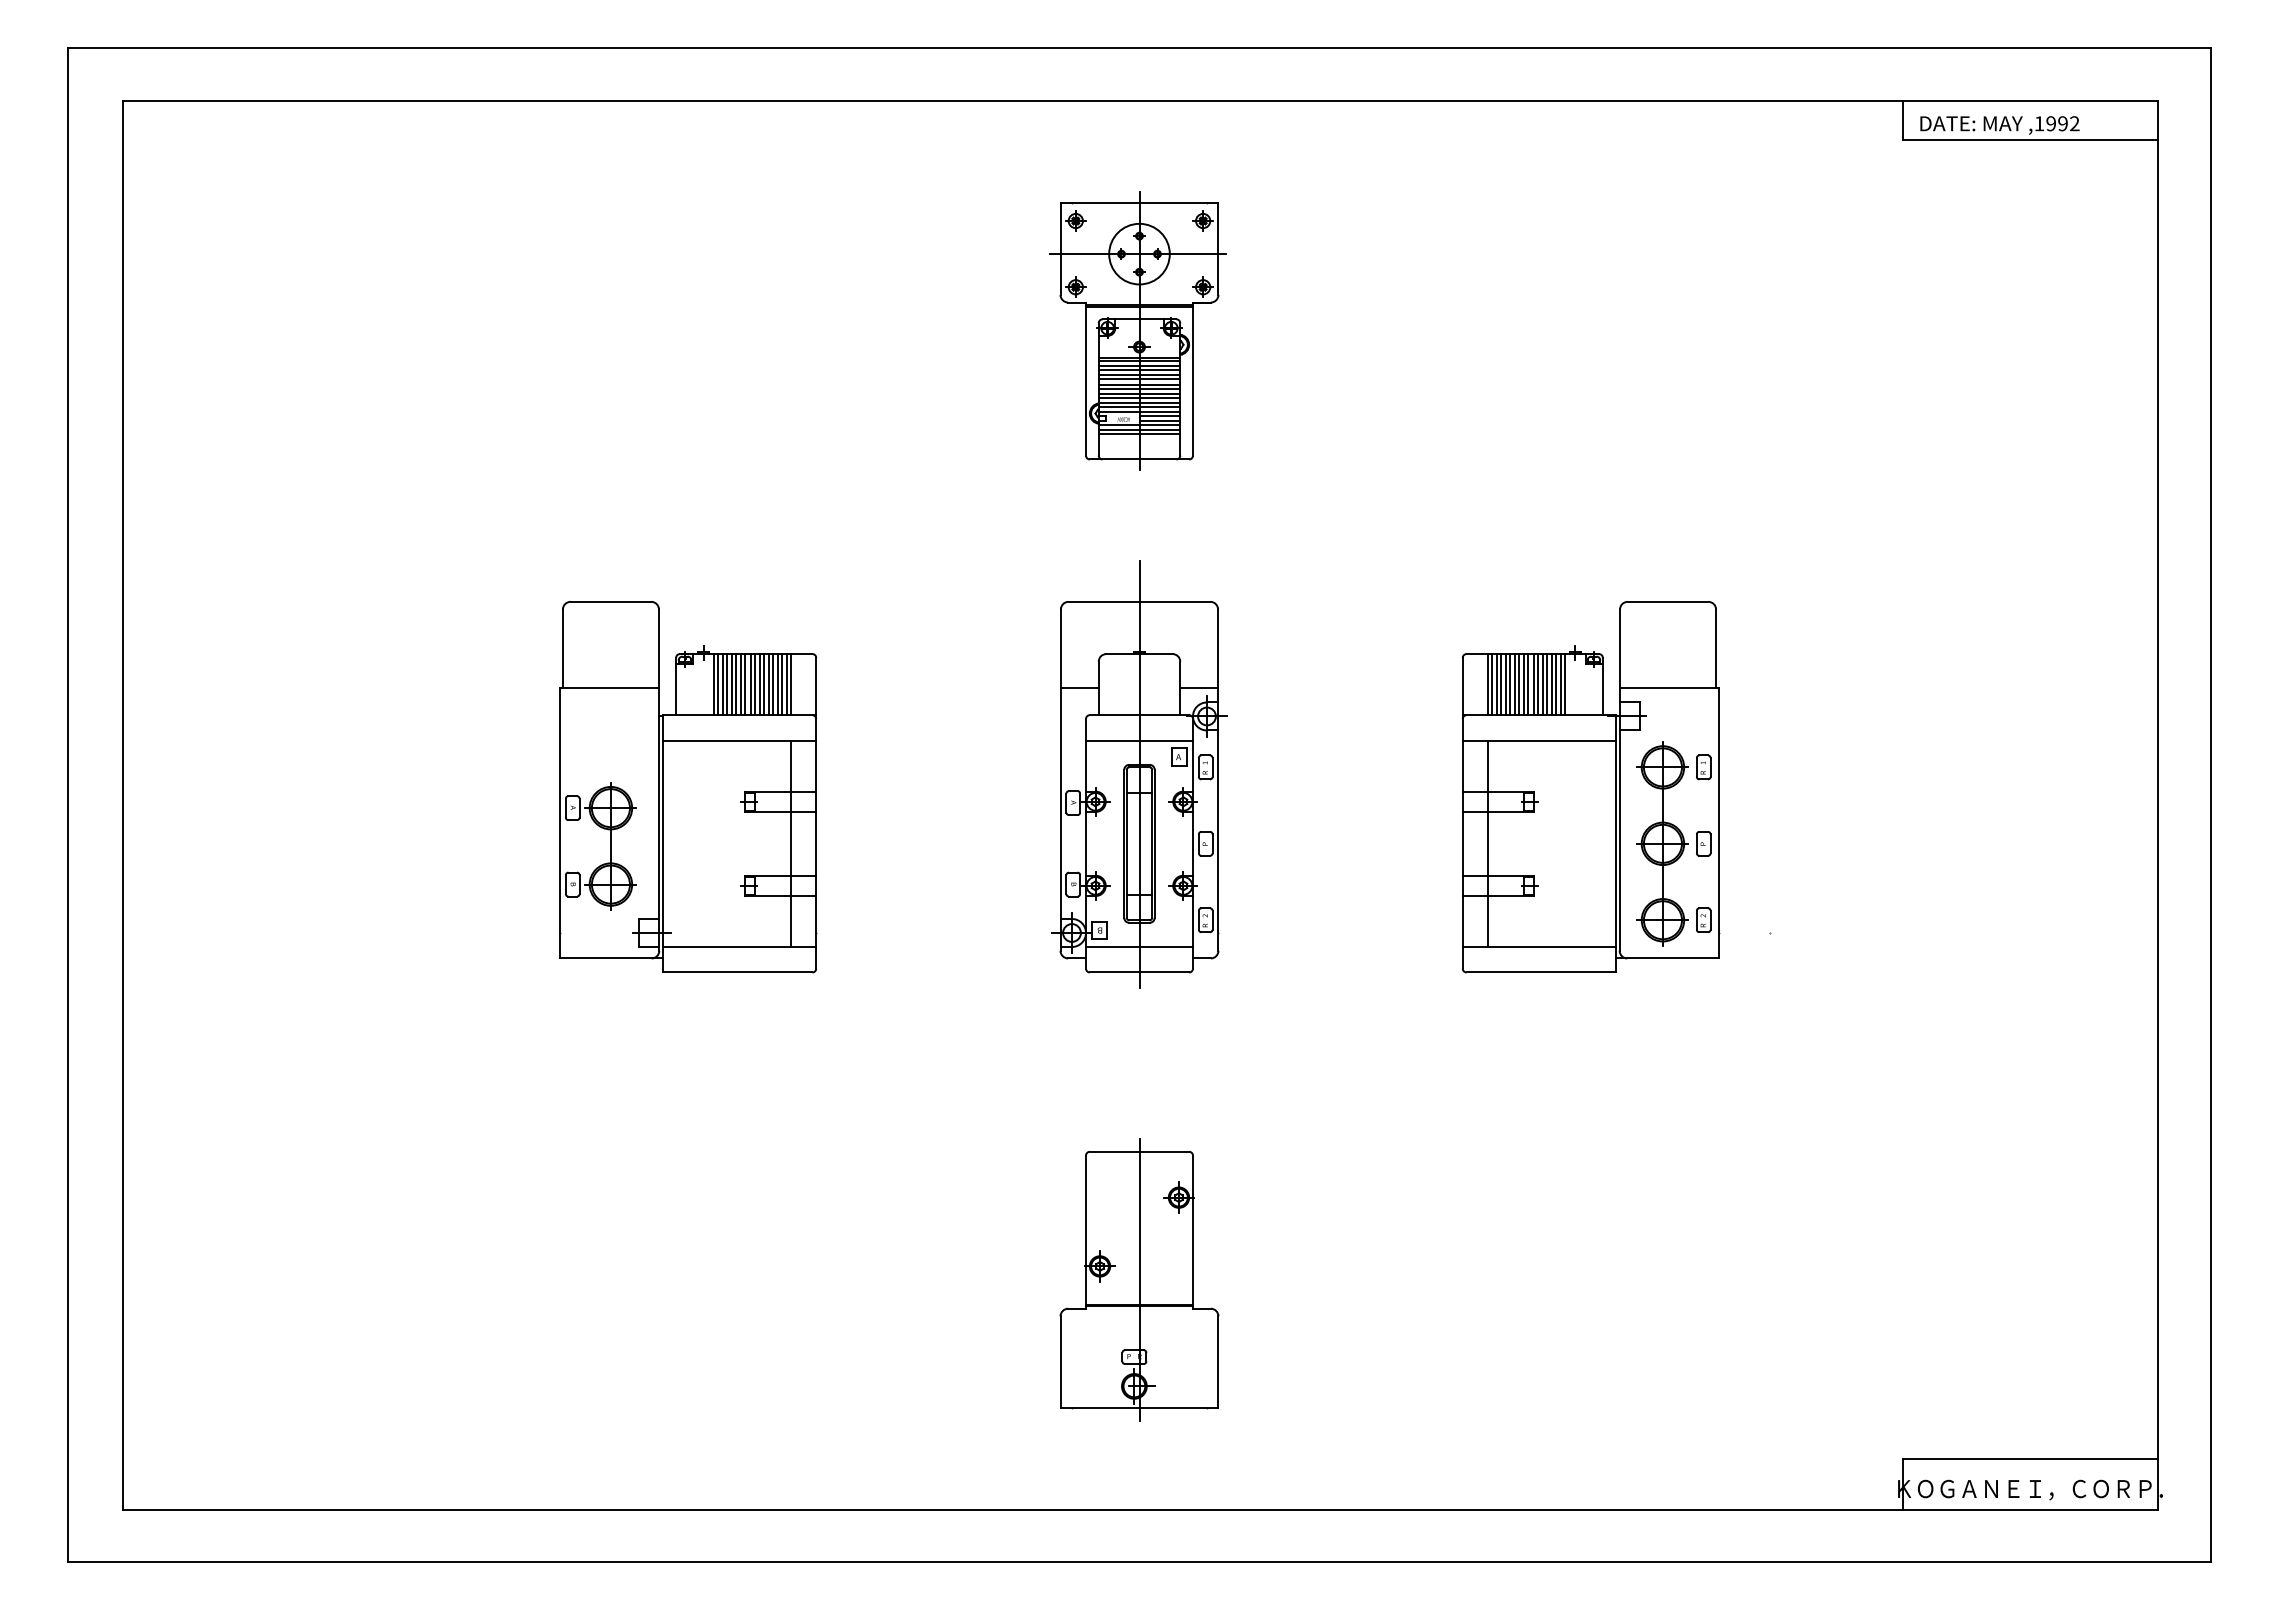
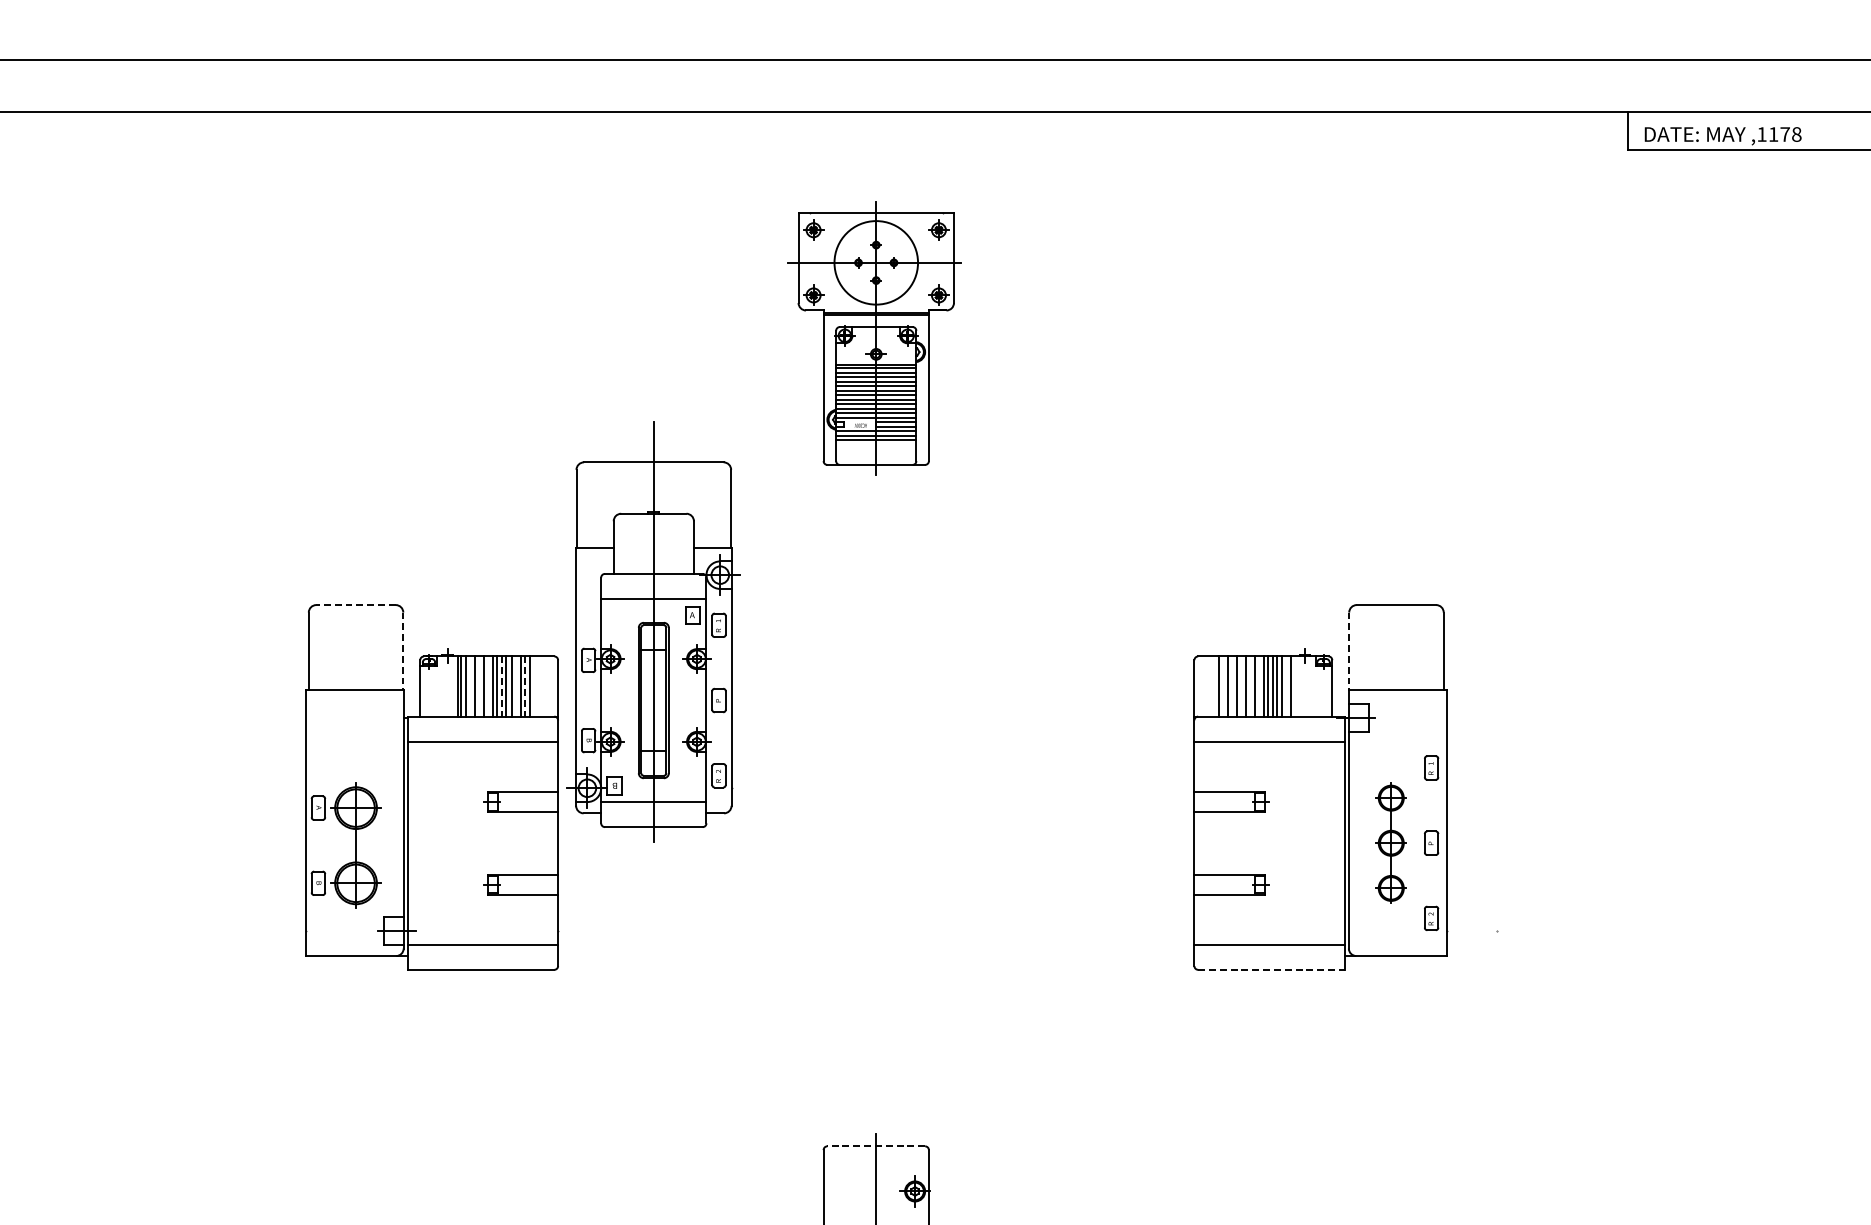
text: (2062, 123) -> (1784, 134), ,1992 -> ,1178
circle: (1139, 253) -> (876, 262), size x1.4
line: (610, 601) -> (355, 604), solid -> dashed
line: (658, 649) -> (402, 651), solid -> dashed
line: (1620, 649) -> (1349, 651), solid -> dashed
line: (727, 684) -> (470, 686), removed
line: (736, 684) -> (479, 686), removed
line: (745, 684) -> (488, 686), removed
line: (759, 684) -> (502, 686), solid -> dashed
line: (772, 684) -> (515, 686), removed
line: (782, 684) -> (524, 686), solid -> dashed
line: (790, 684) -> (532, 686), removed
line: (1491, 684) -> (1222, 686), removed
line: (1500, 684) -> (1231, 686), removed
line: (1510, 684) -> (1241, 686), removed
line: (1519, 684) -> (1250, 686), removed
line: (1528, 684) -> (1259, 686), removed
line: (1555, 684) -> (1285, 686), removed
line: (1564, 684) -> (1294, 686), removed
part: (1139, 774) -> (653, 632), moved
line: (790, 843) -> (532, 842), removed
line: (1488, 843) -> (1219, 842), removed
part: (1662, 843) -> (1391, 842), size x0.6
line: (1541, 972) -> (1271, 969), solid -> dashed
line: (1139, 1151) -> (876, 1146), solid -> dashed

